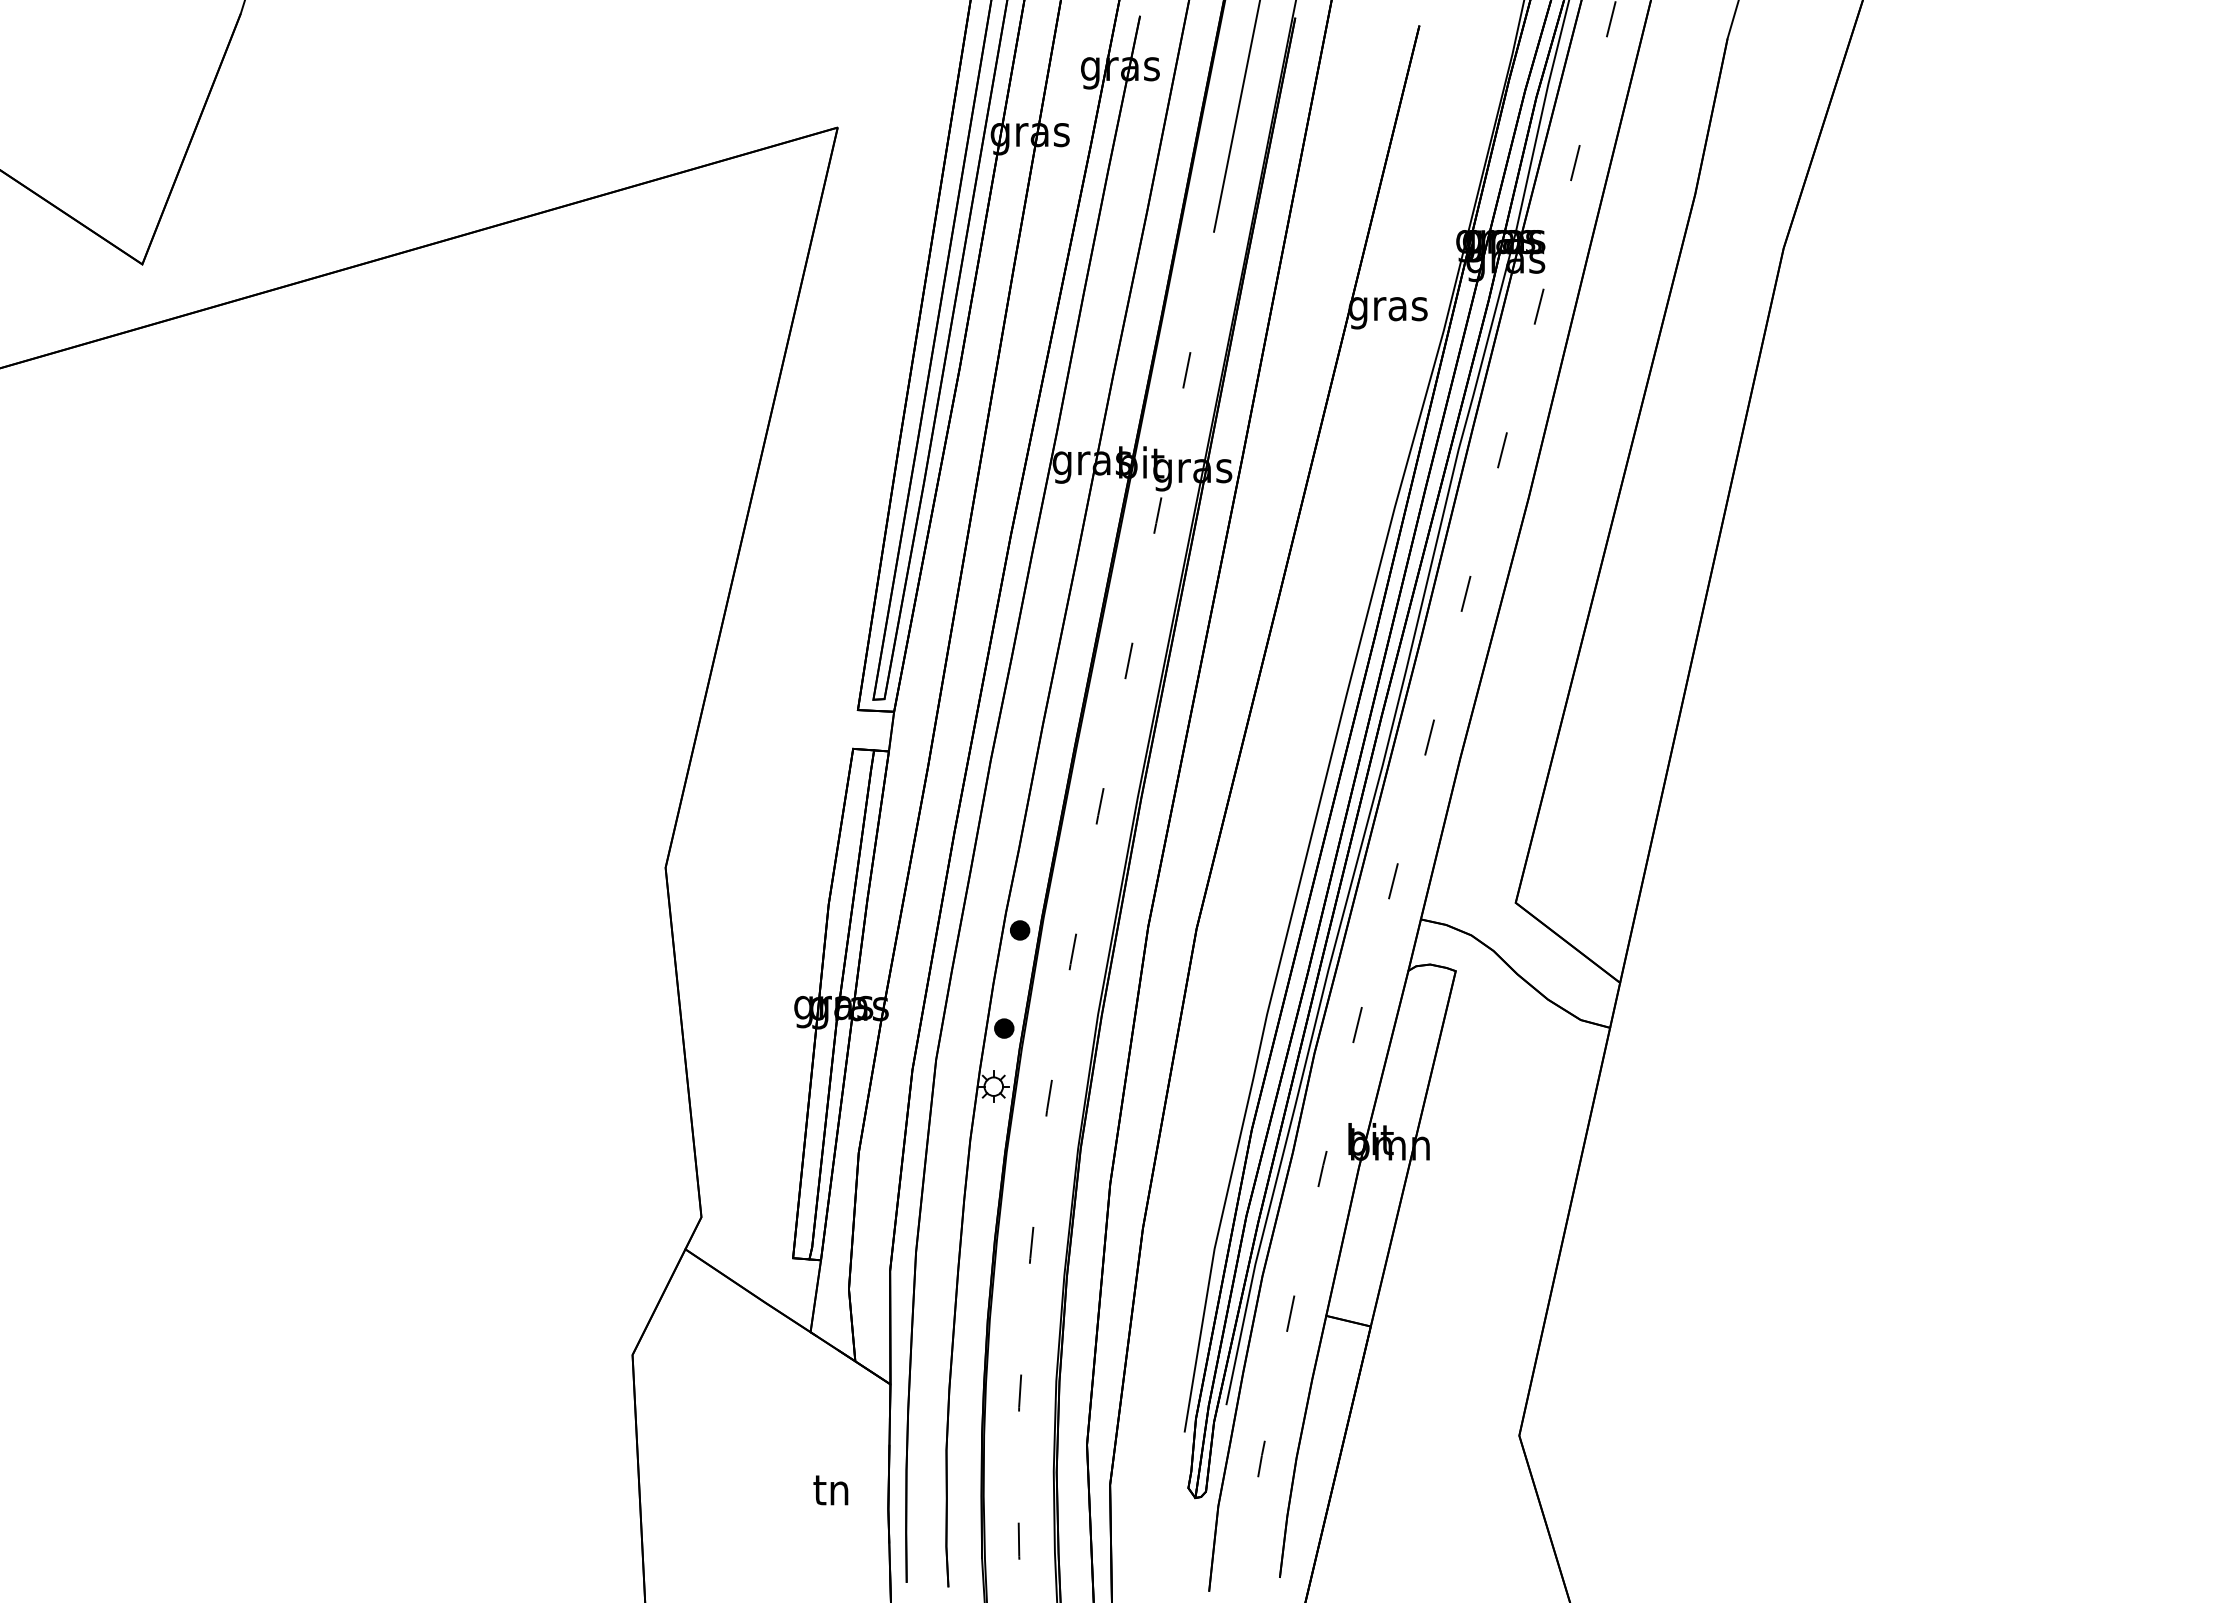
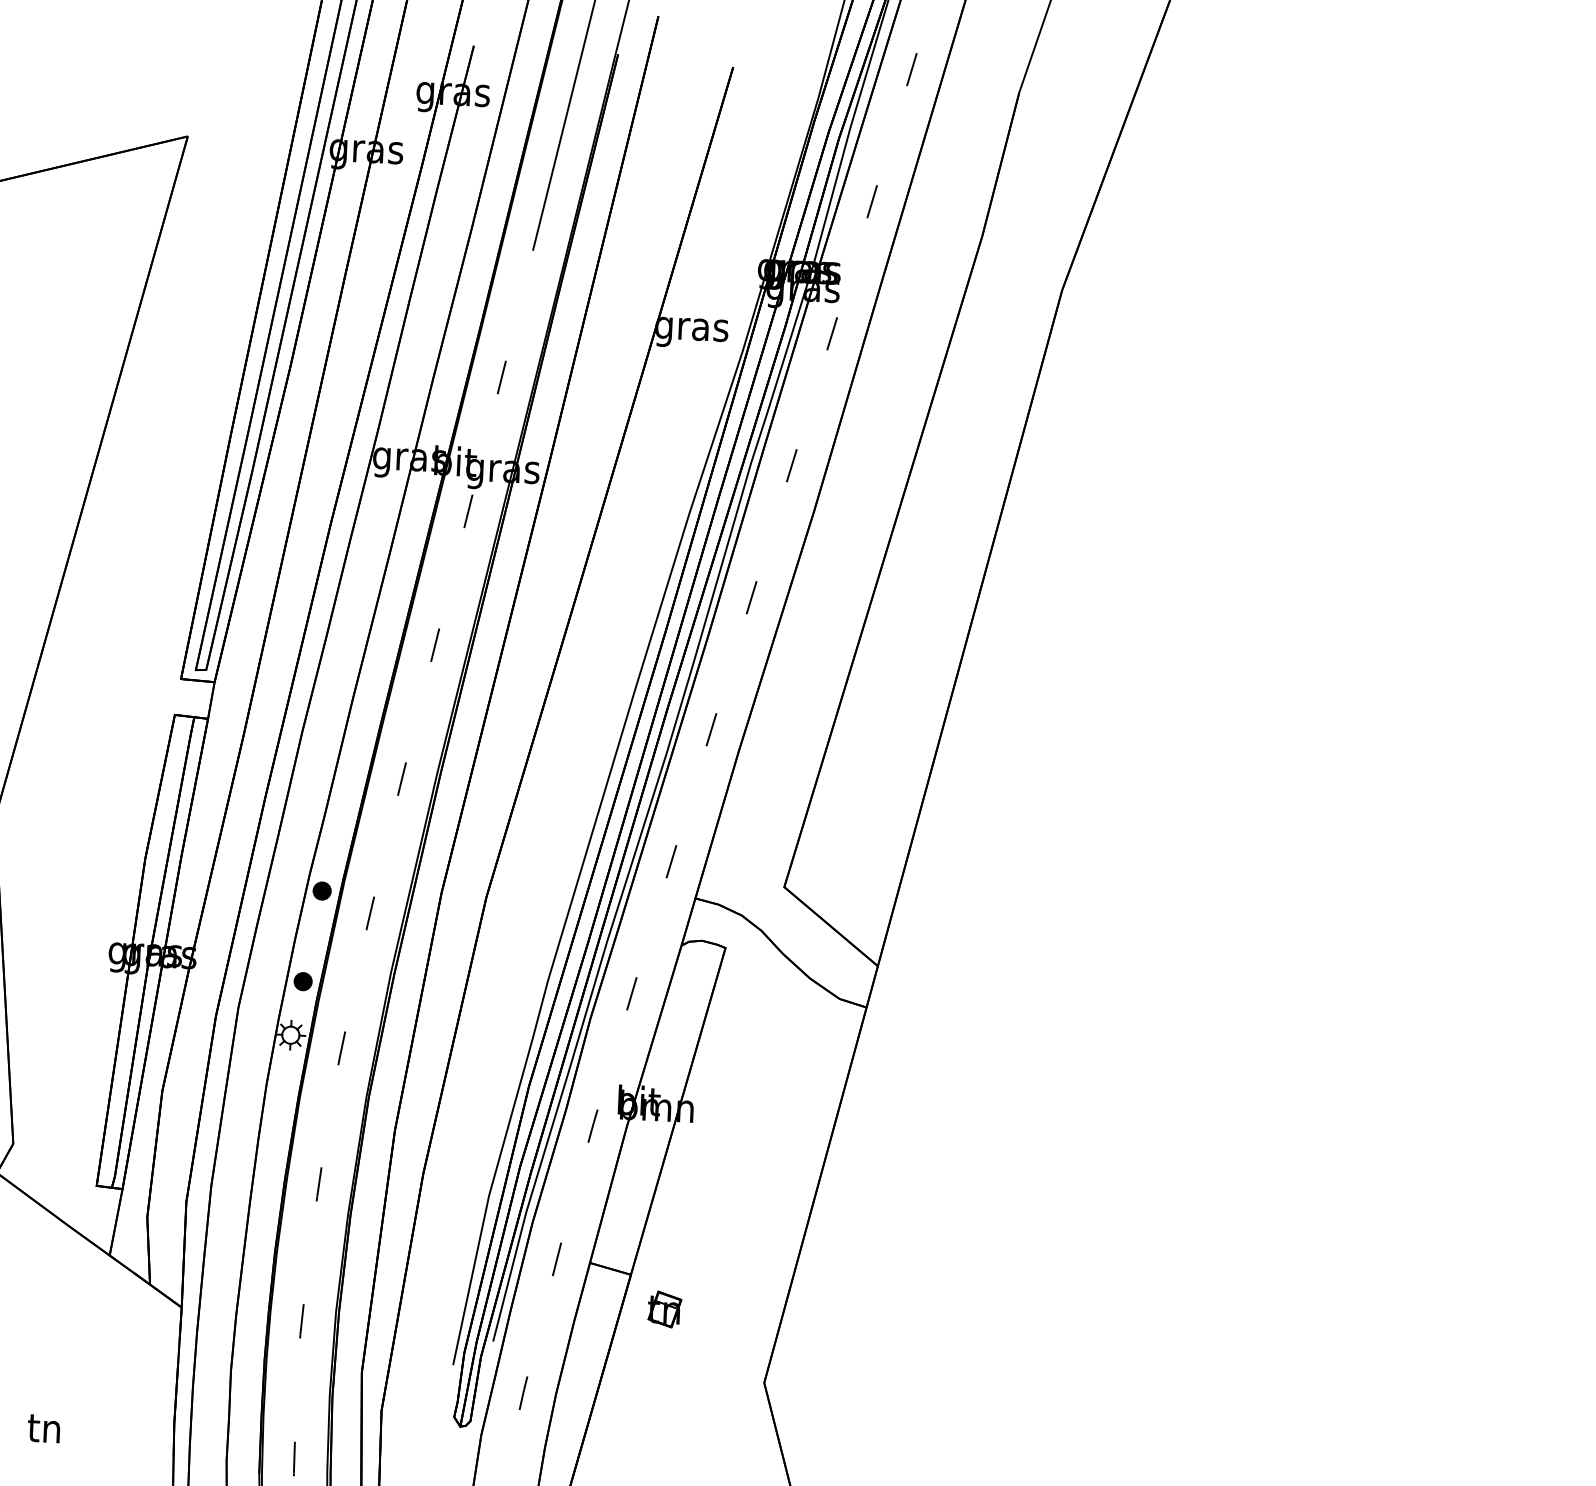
part: (1408, 1361) -> (664, 1308), added
text: (830, 1490) -> (43, 1428), moved

